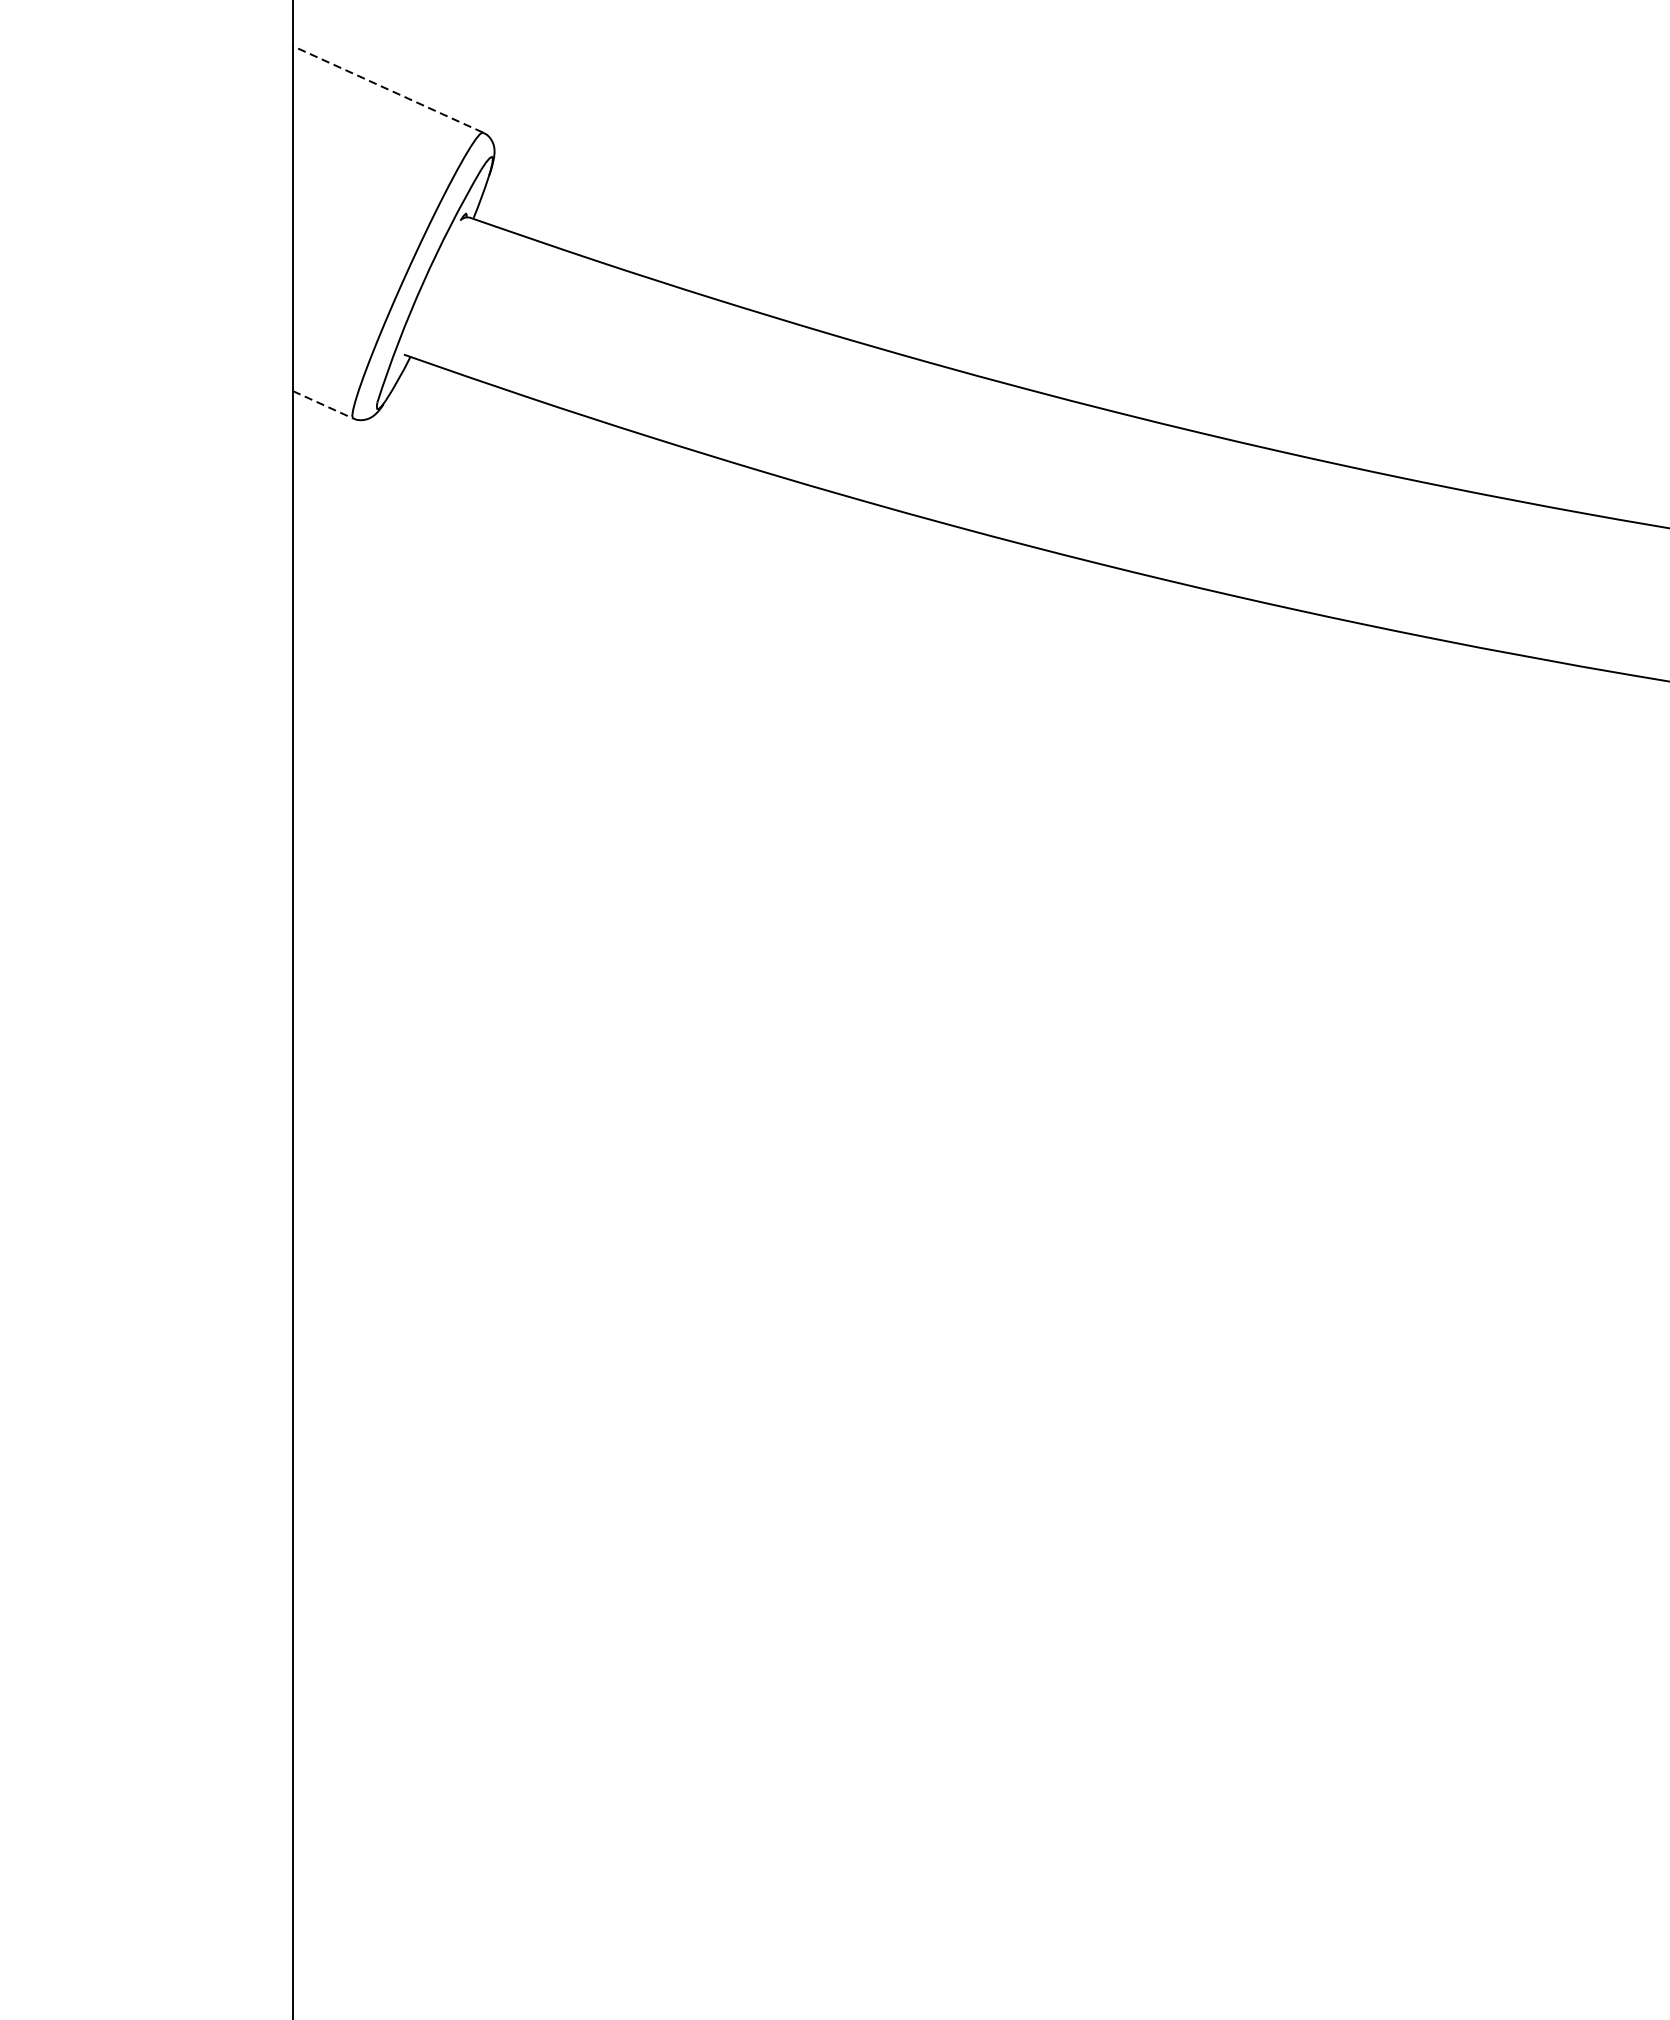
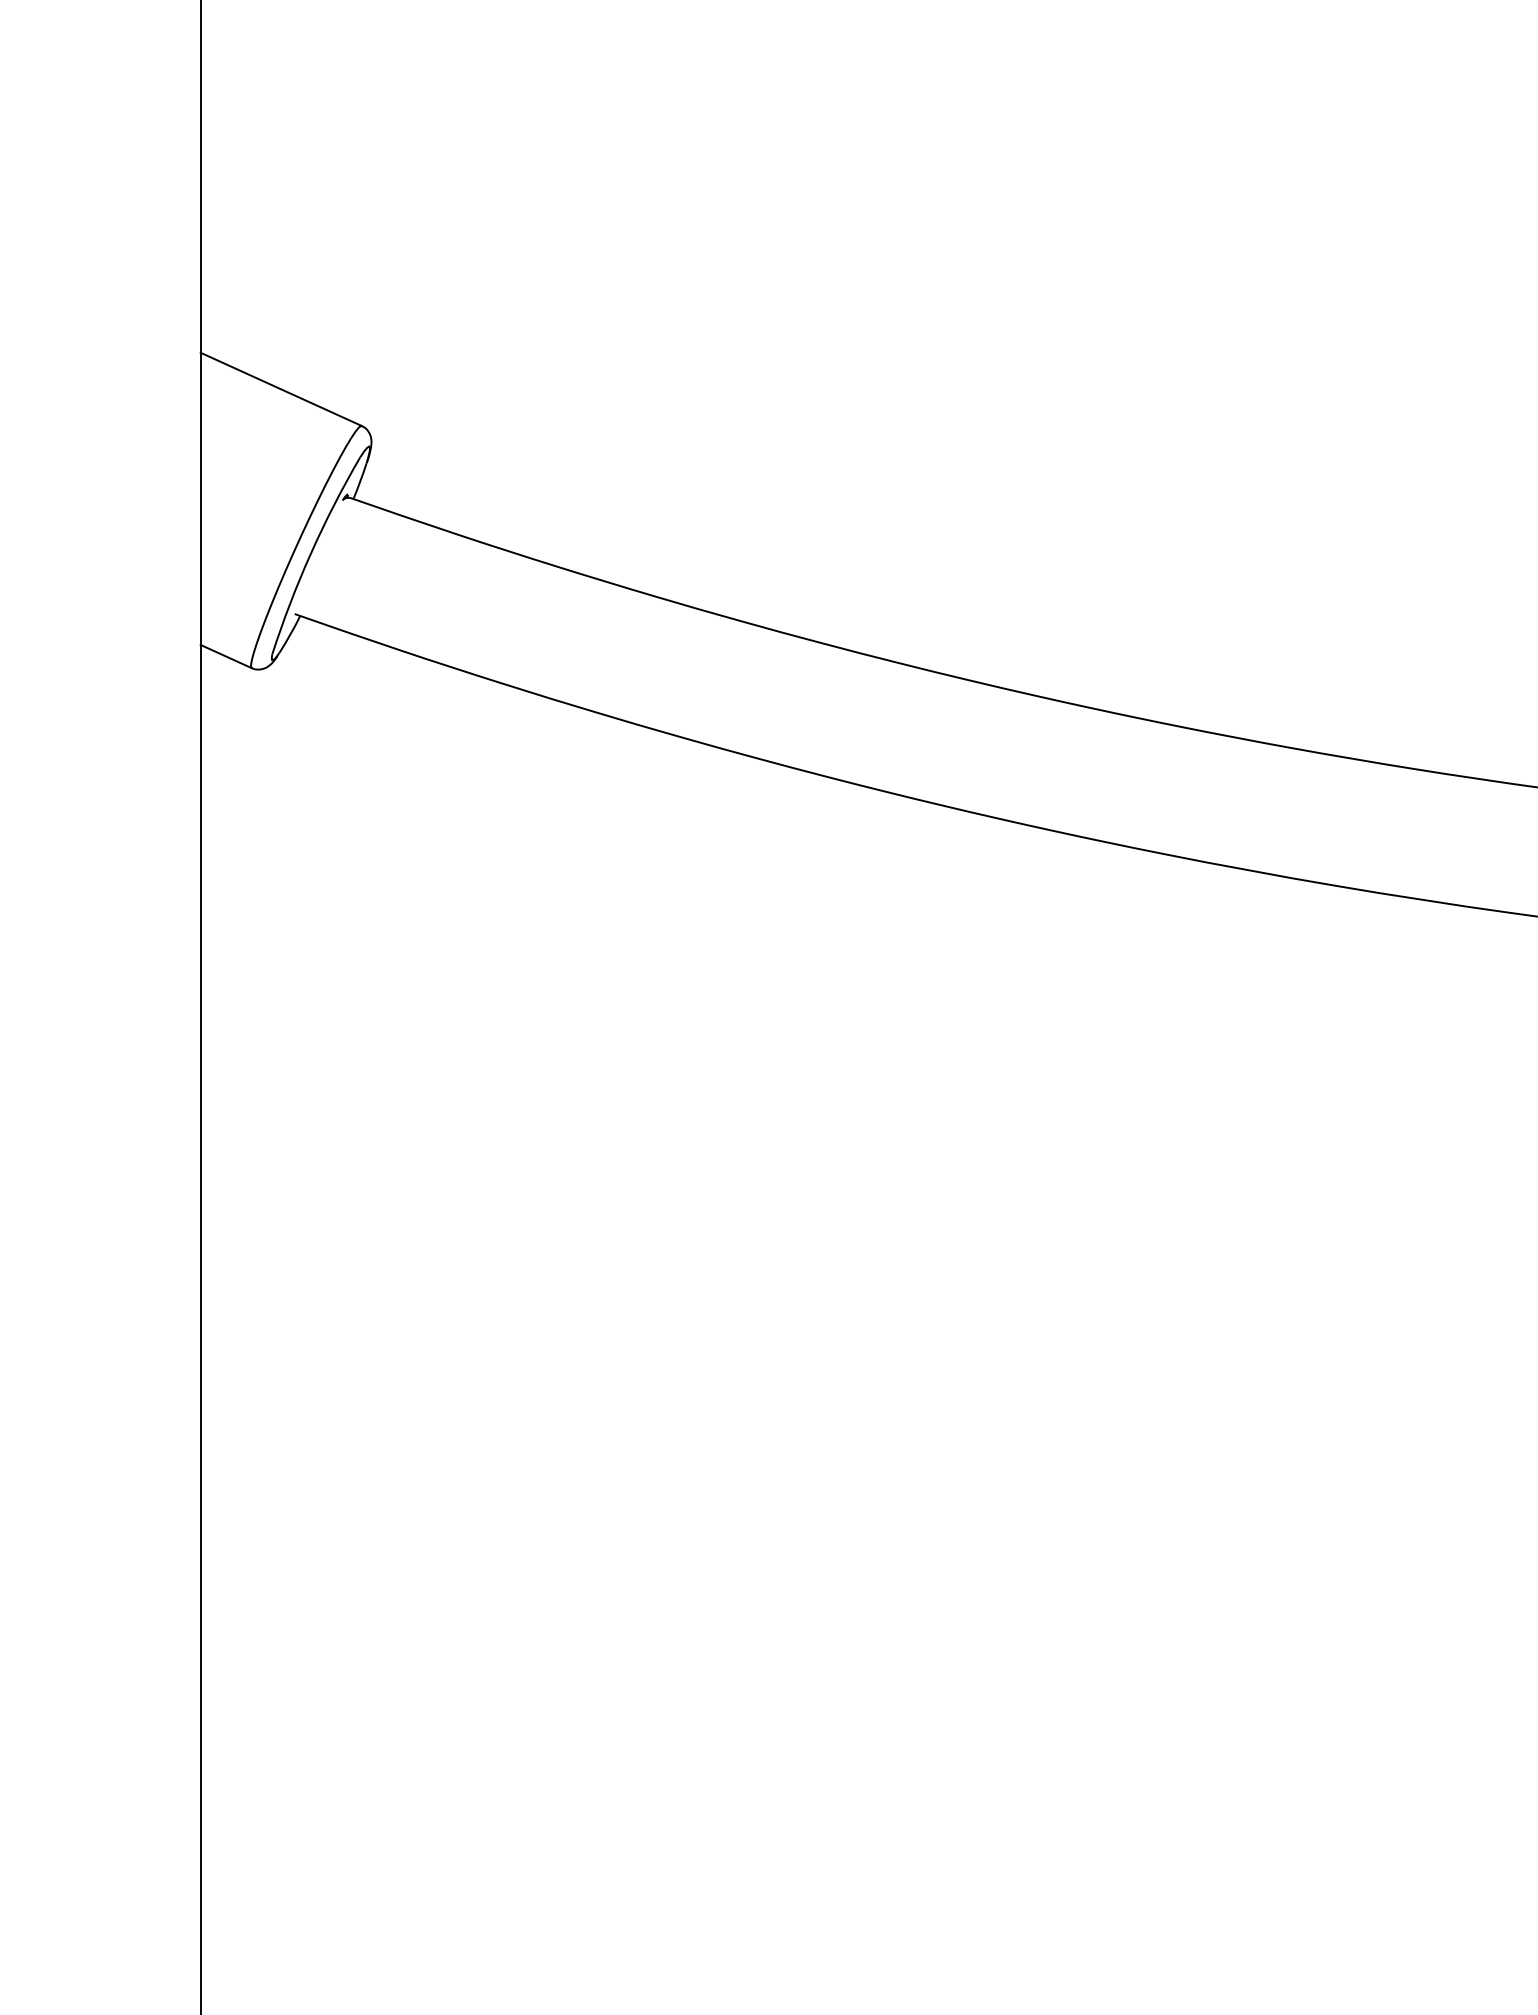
line: (387, 89) -> (280, 389), dashed -> solid
line: (323, 404) -> (226, 656), dashed -> solid

